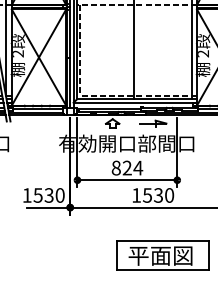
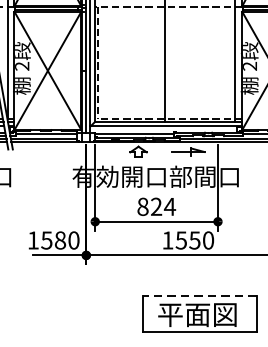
text: (48, 195) -> (59, 240), 1530 -> 1580
text: (158, 195) -> (194, 240), 1530 -> 1550
line: (162, 240) -> (199, 295), solid -> dashed

